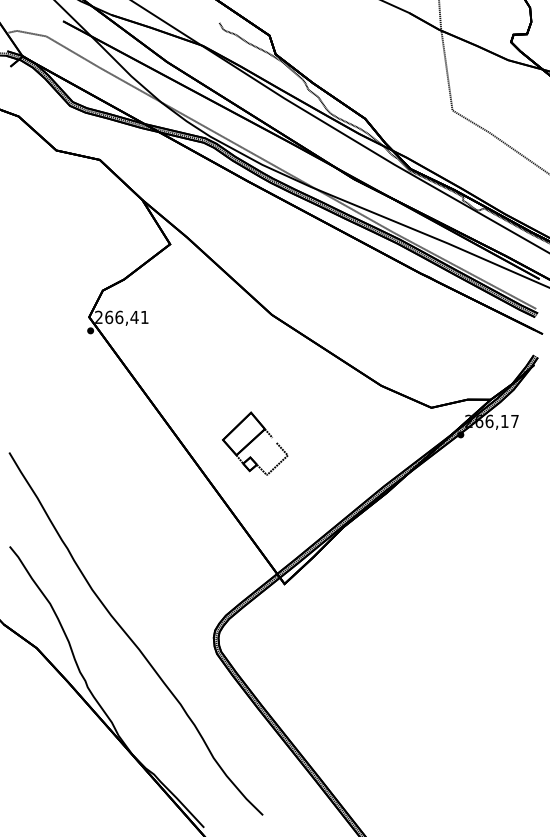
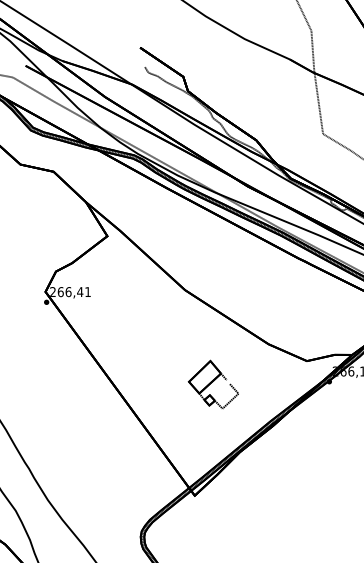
part: (255, 443) -> (213, 384), moved

